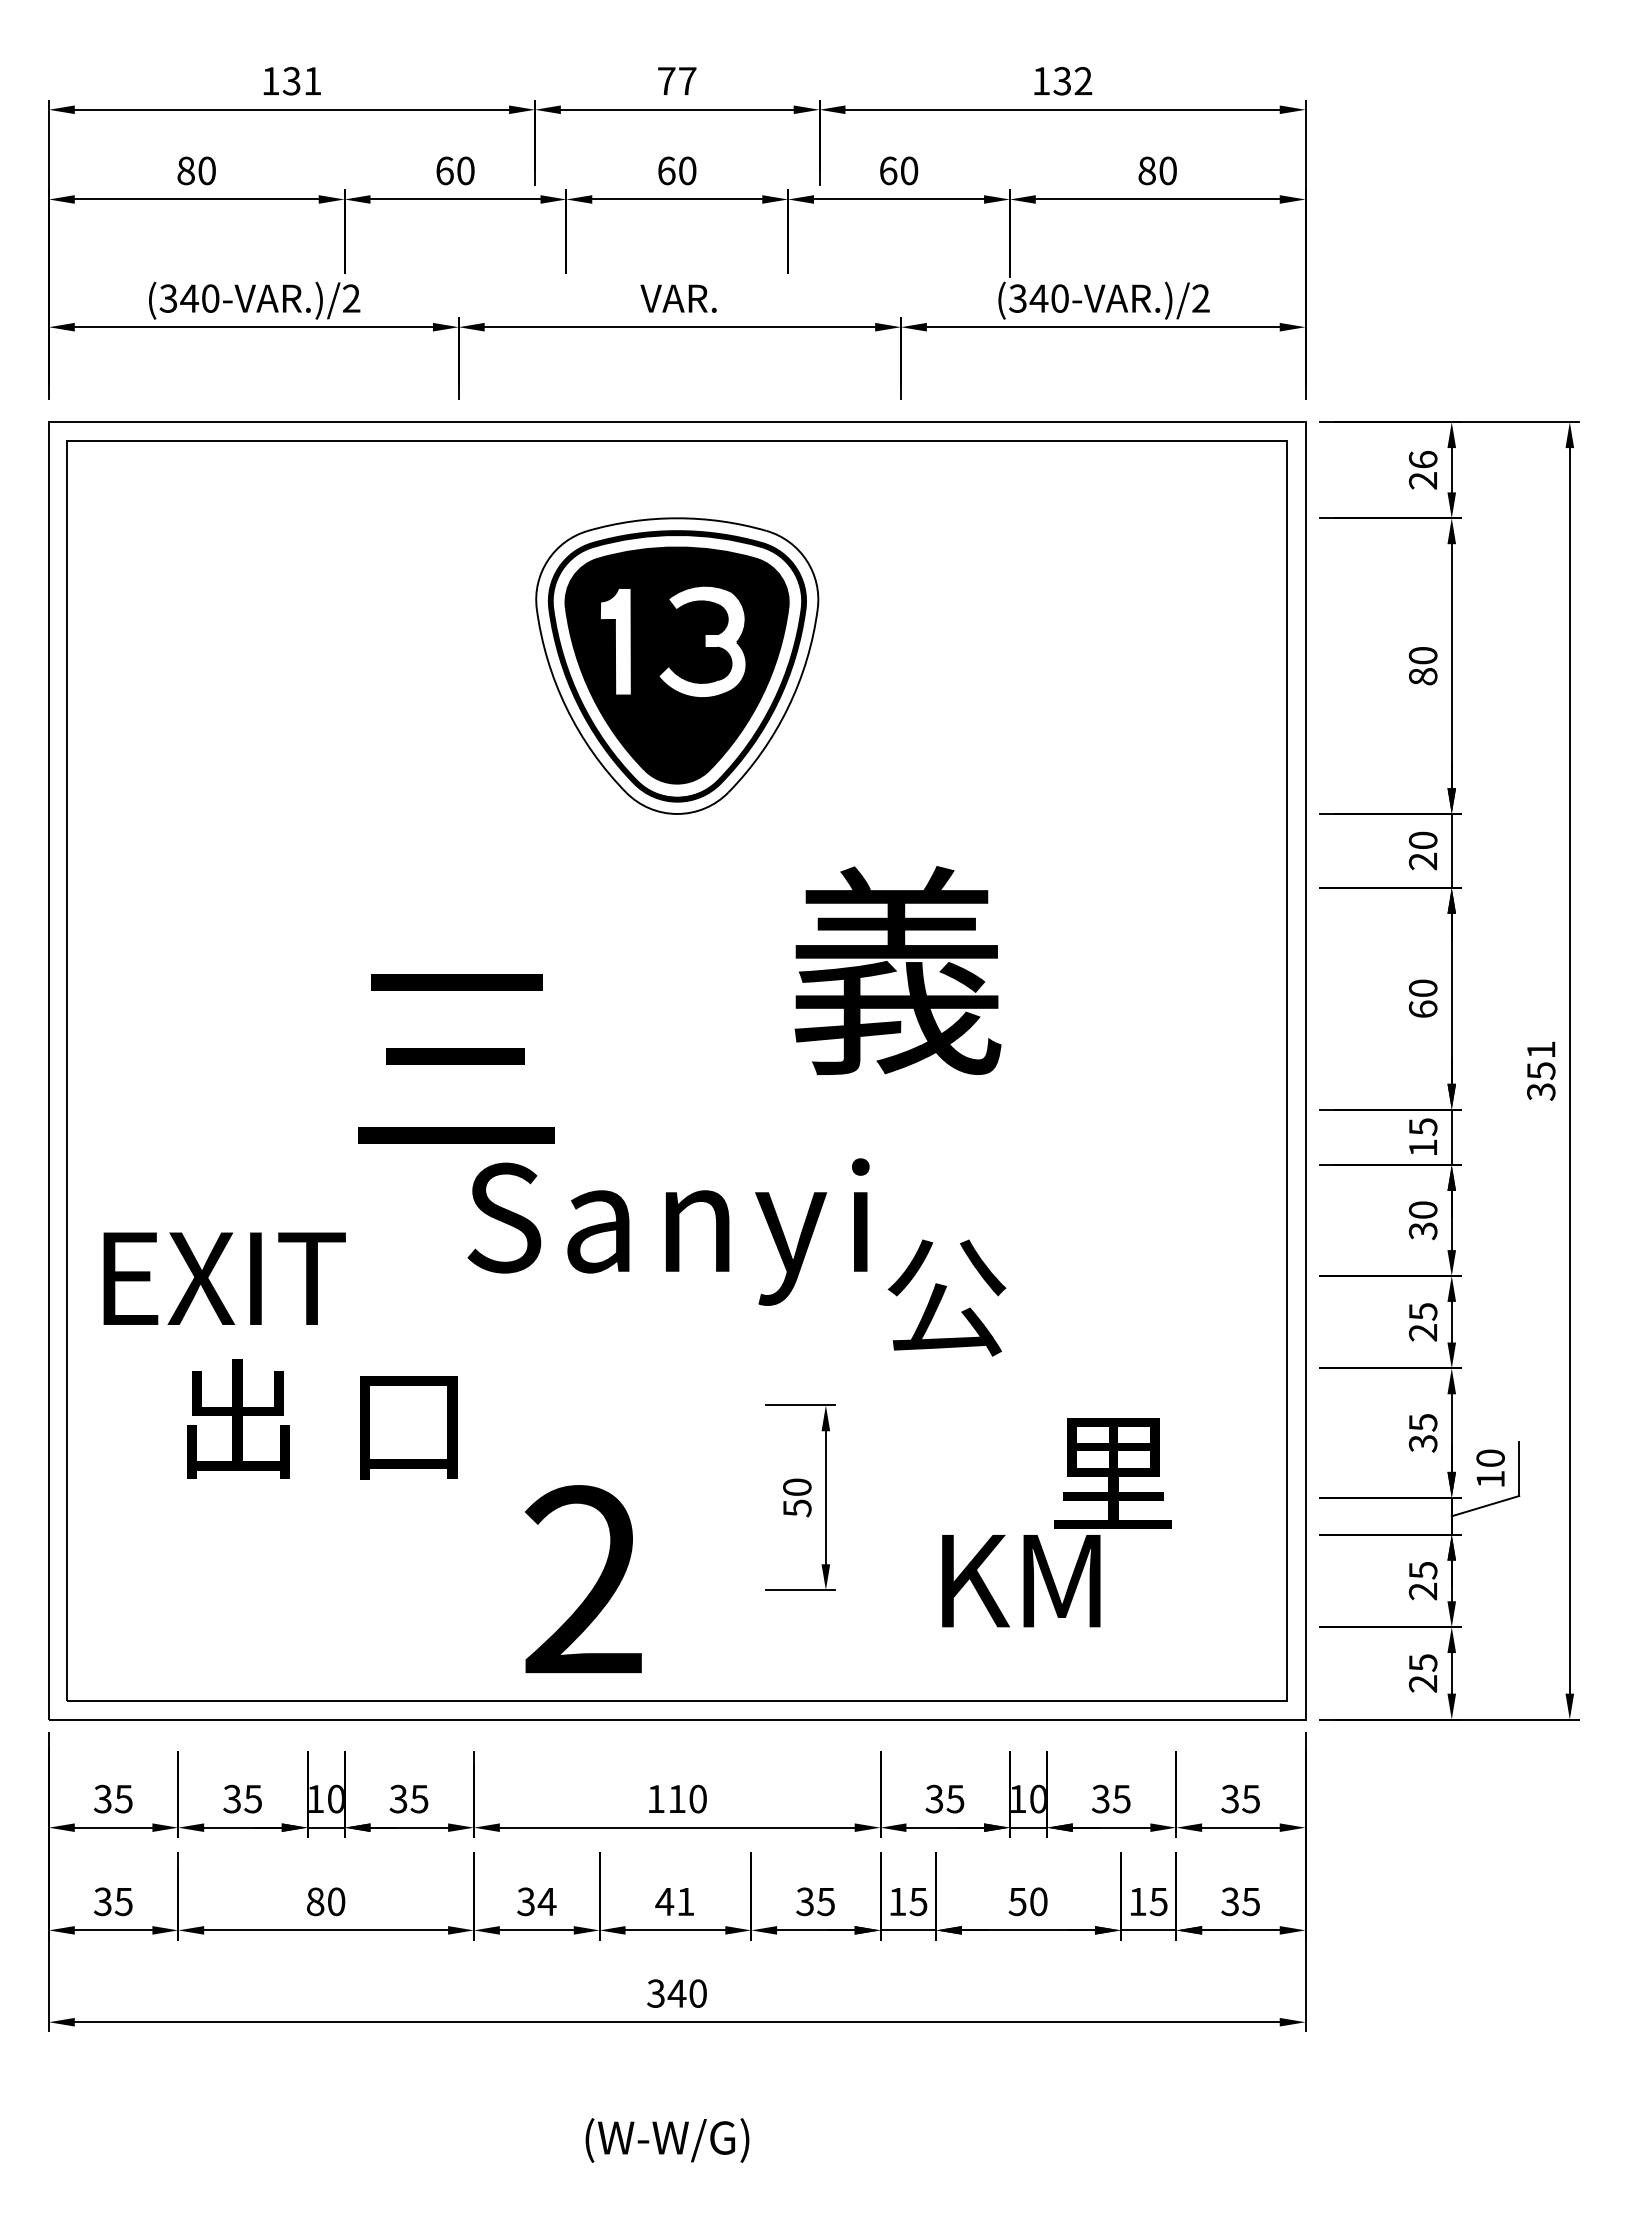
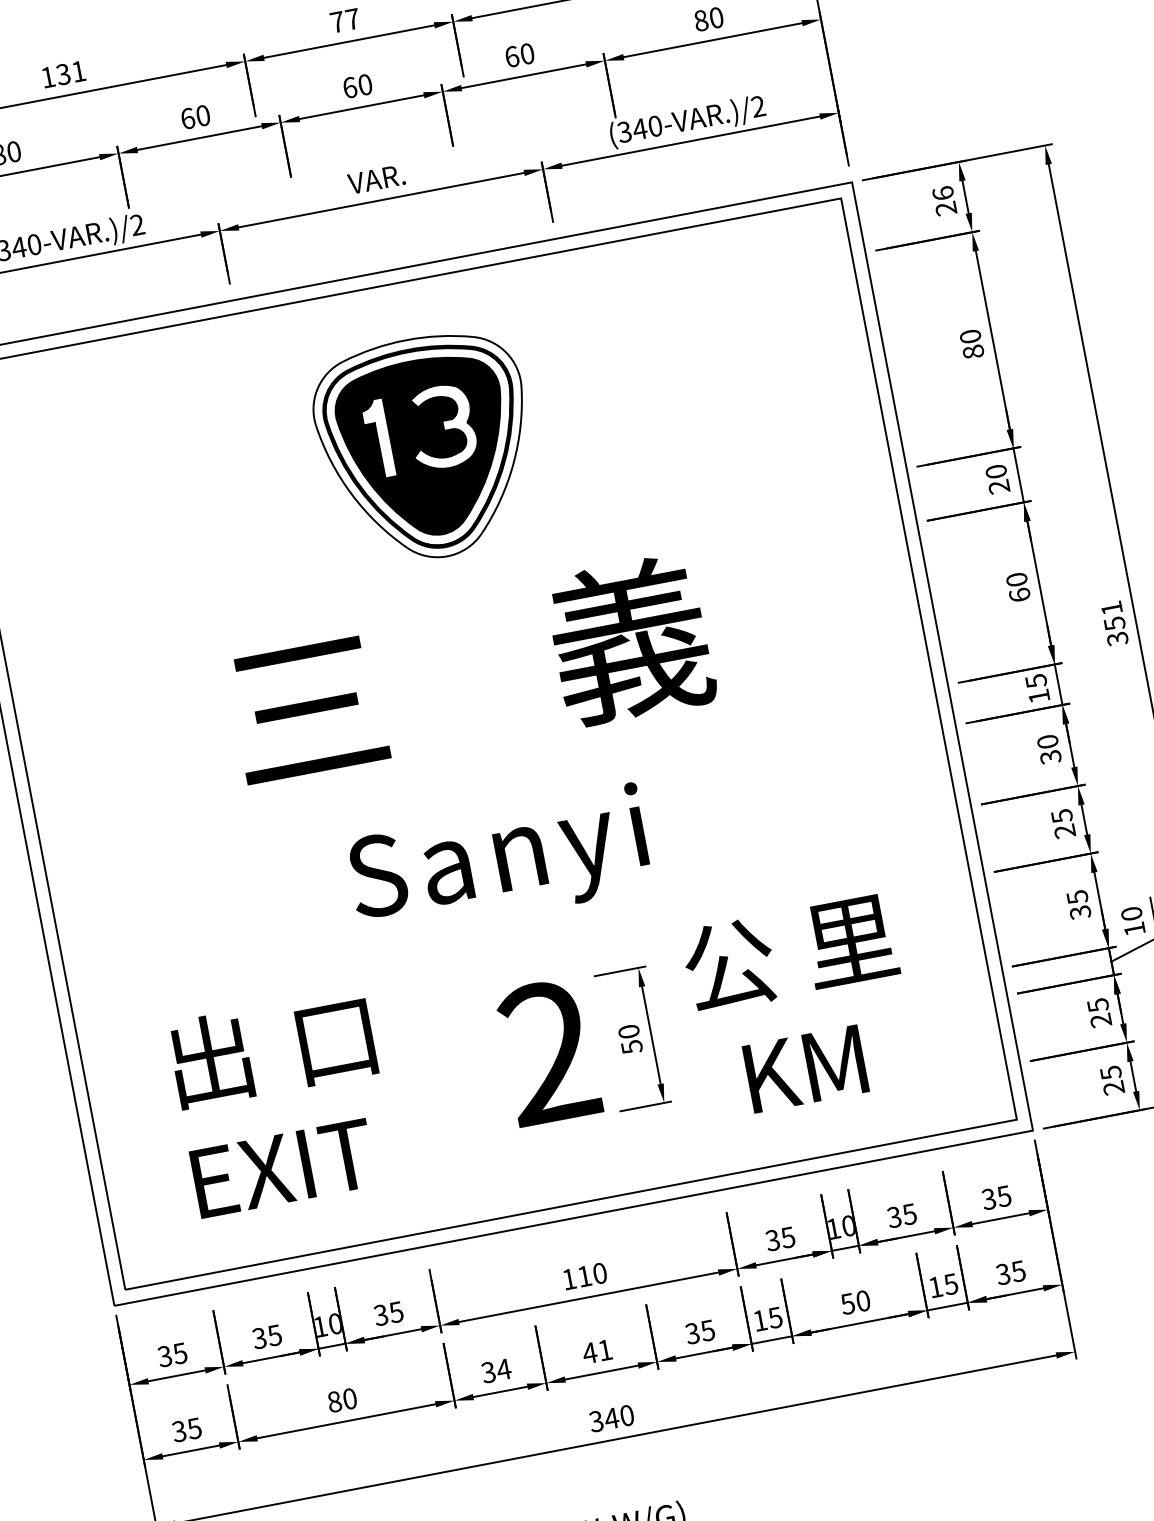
text: (456, 1058) -> (307, 709), moved
text: (224, 1278) -> (283, 1168), moved
text: (946, 1297) -> (729, 965), moved
text: (1112, 1473) -> (850, 941), moved
text: (583, 1579) -> (548, 1051), moved

